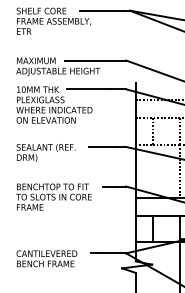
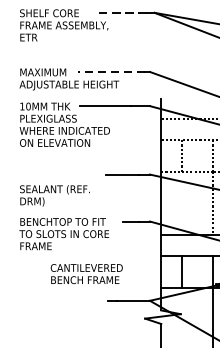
line: (101, 10) -> (120, 12), solid -> dashed
line: (93, 60) -> (111, 71), solid -> dashed
text: (45, 152) -> (54, 195), moved
text: (46, 258) -> (86, 273), moved

